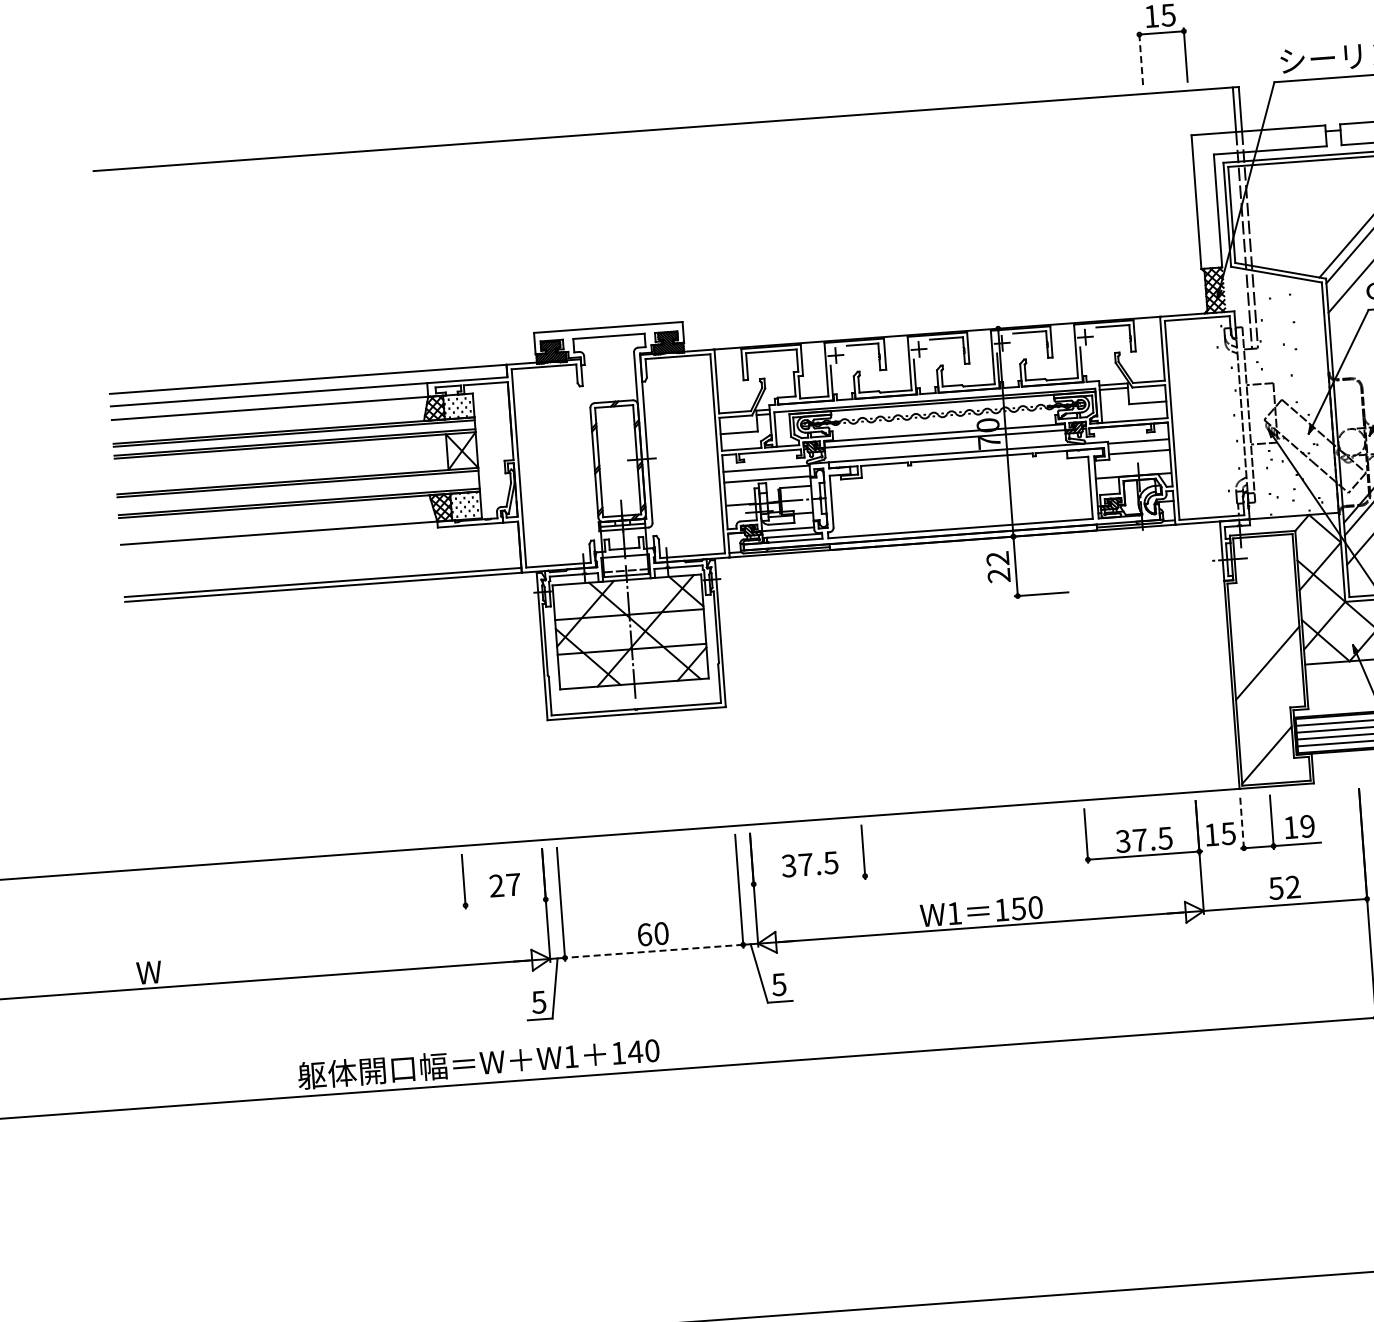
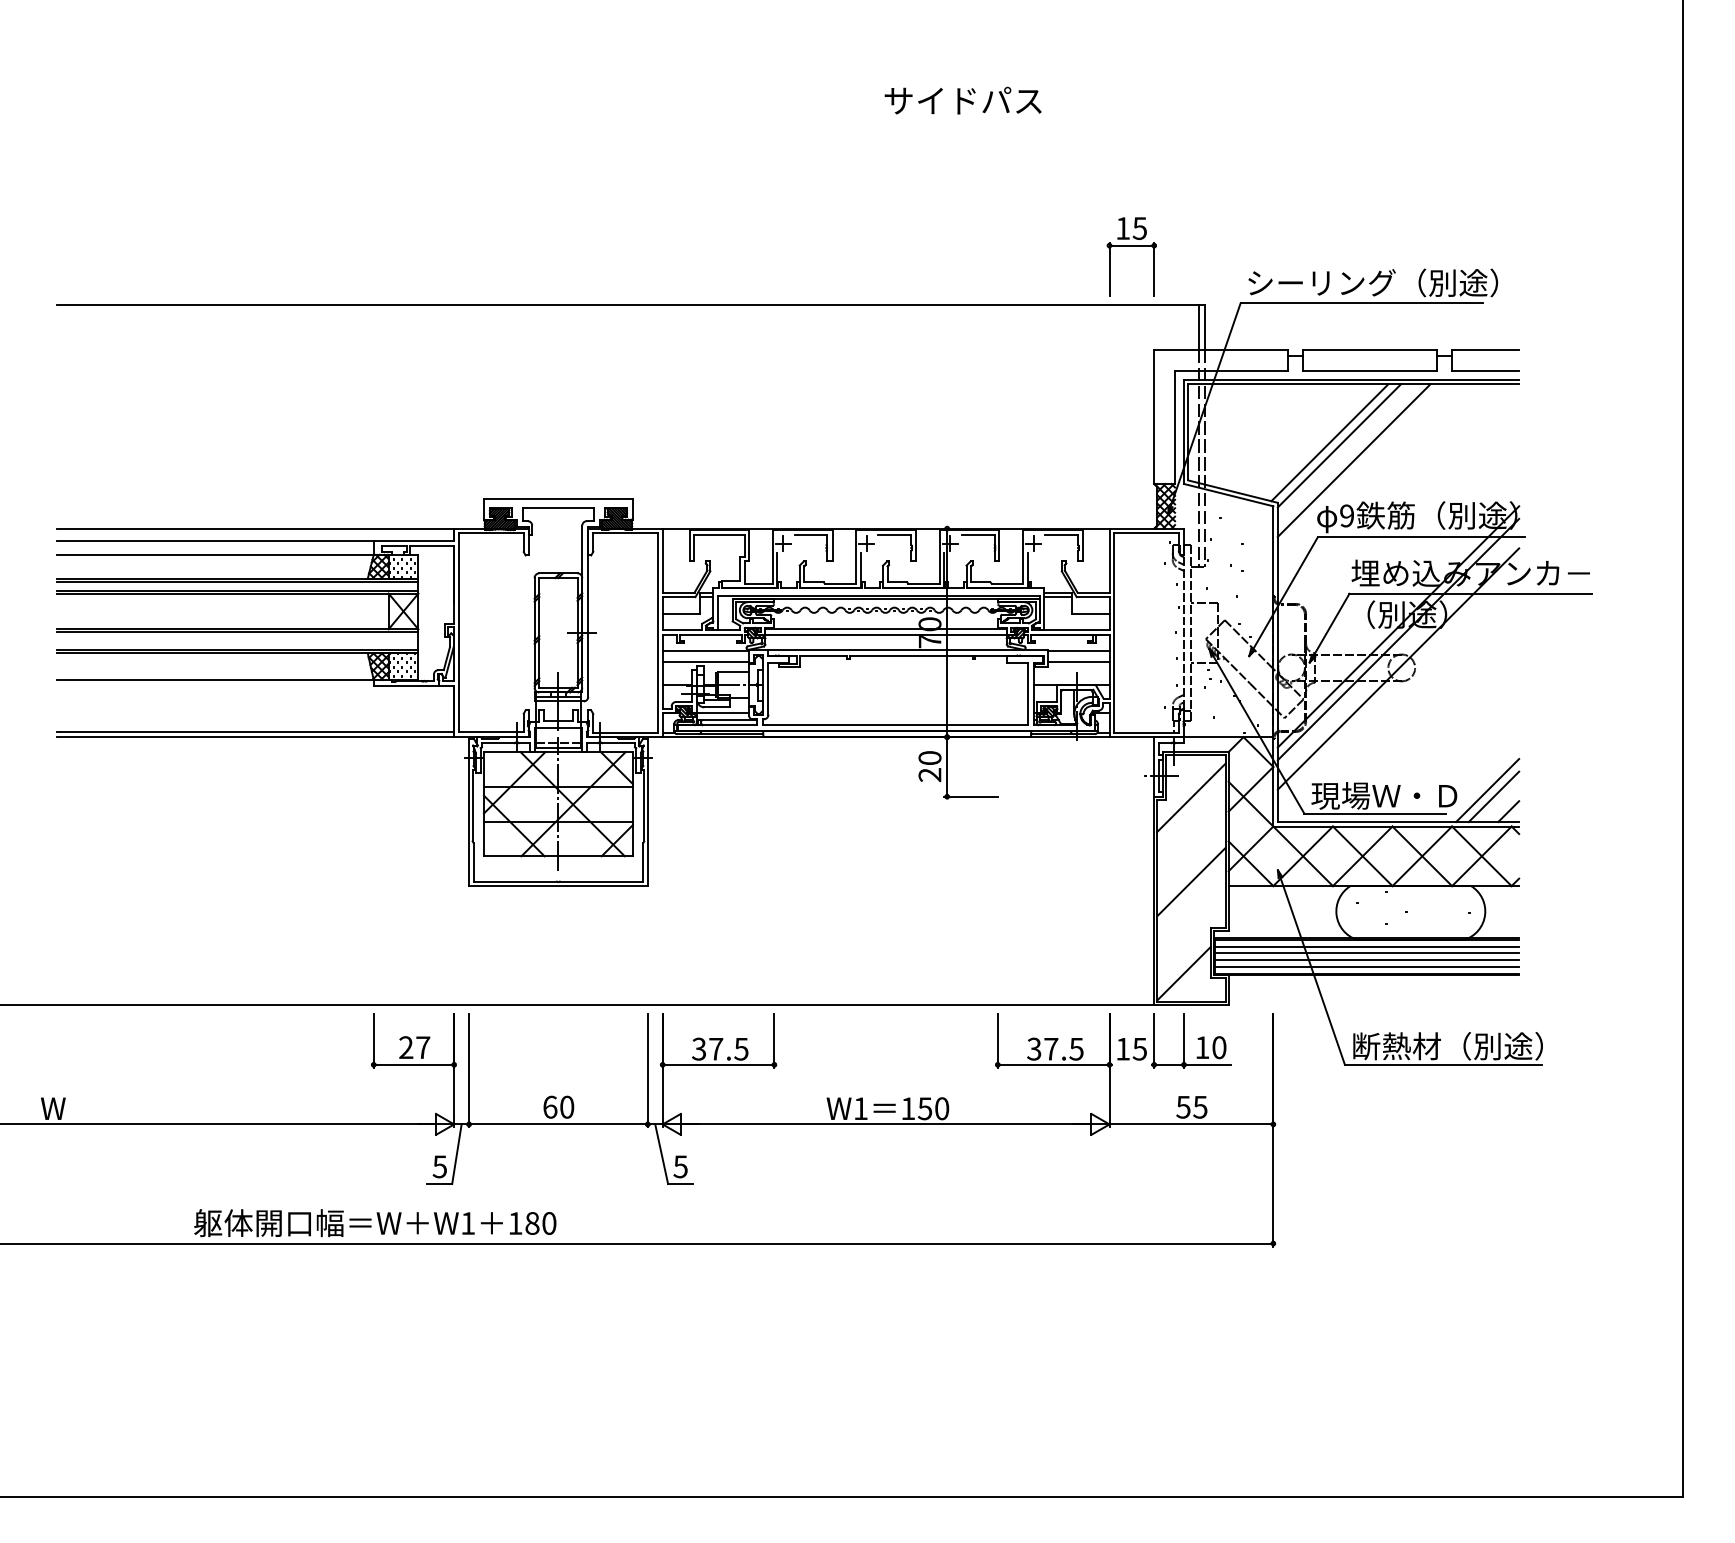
line: (1141, 58) -> (1109, 269), dashed -> solid
text: (997, 559) -> (929, 758), 22 -> 20
line: (1261, 578) -> (1191, 797), added
line: (1242, 824) -> (1154, 1041), dashed -> solid
text: (1307, 826) -> (1219, 1047), 19 -> 10
line: (809, 879) -> (718, 1064), added
text: (1293, 886) -> (1200, 1106), 52 -> 55
line: (505, 902) -> (413, 1064), added
line: (653, 951) -> (557, 1124), dashed -> solid
text: (634, 1052) -> (531, 1223), 140 -> 180

